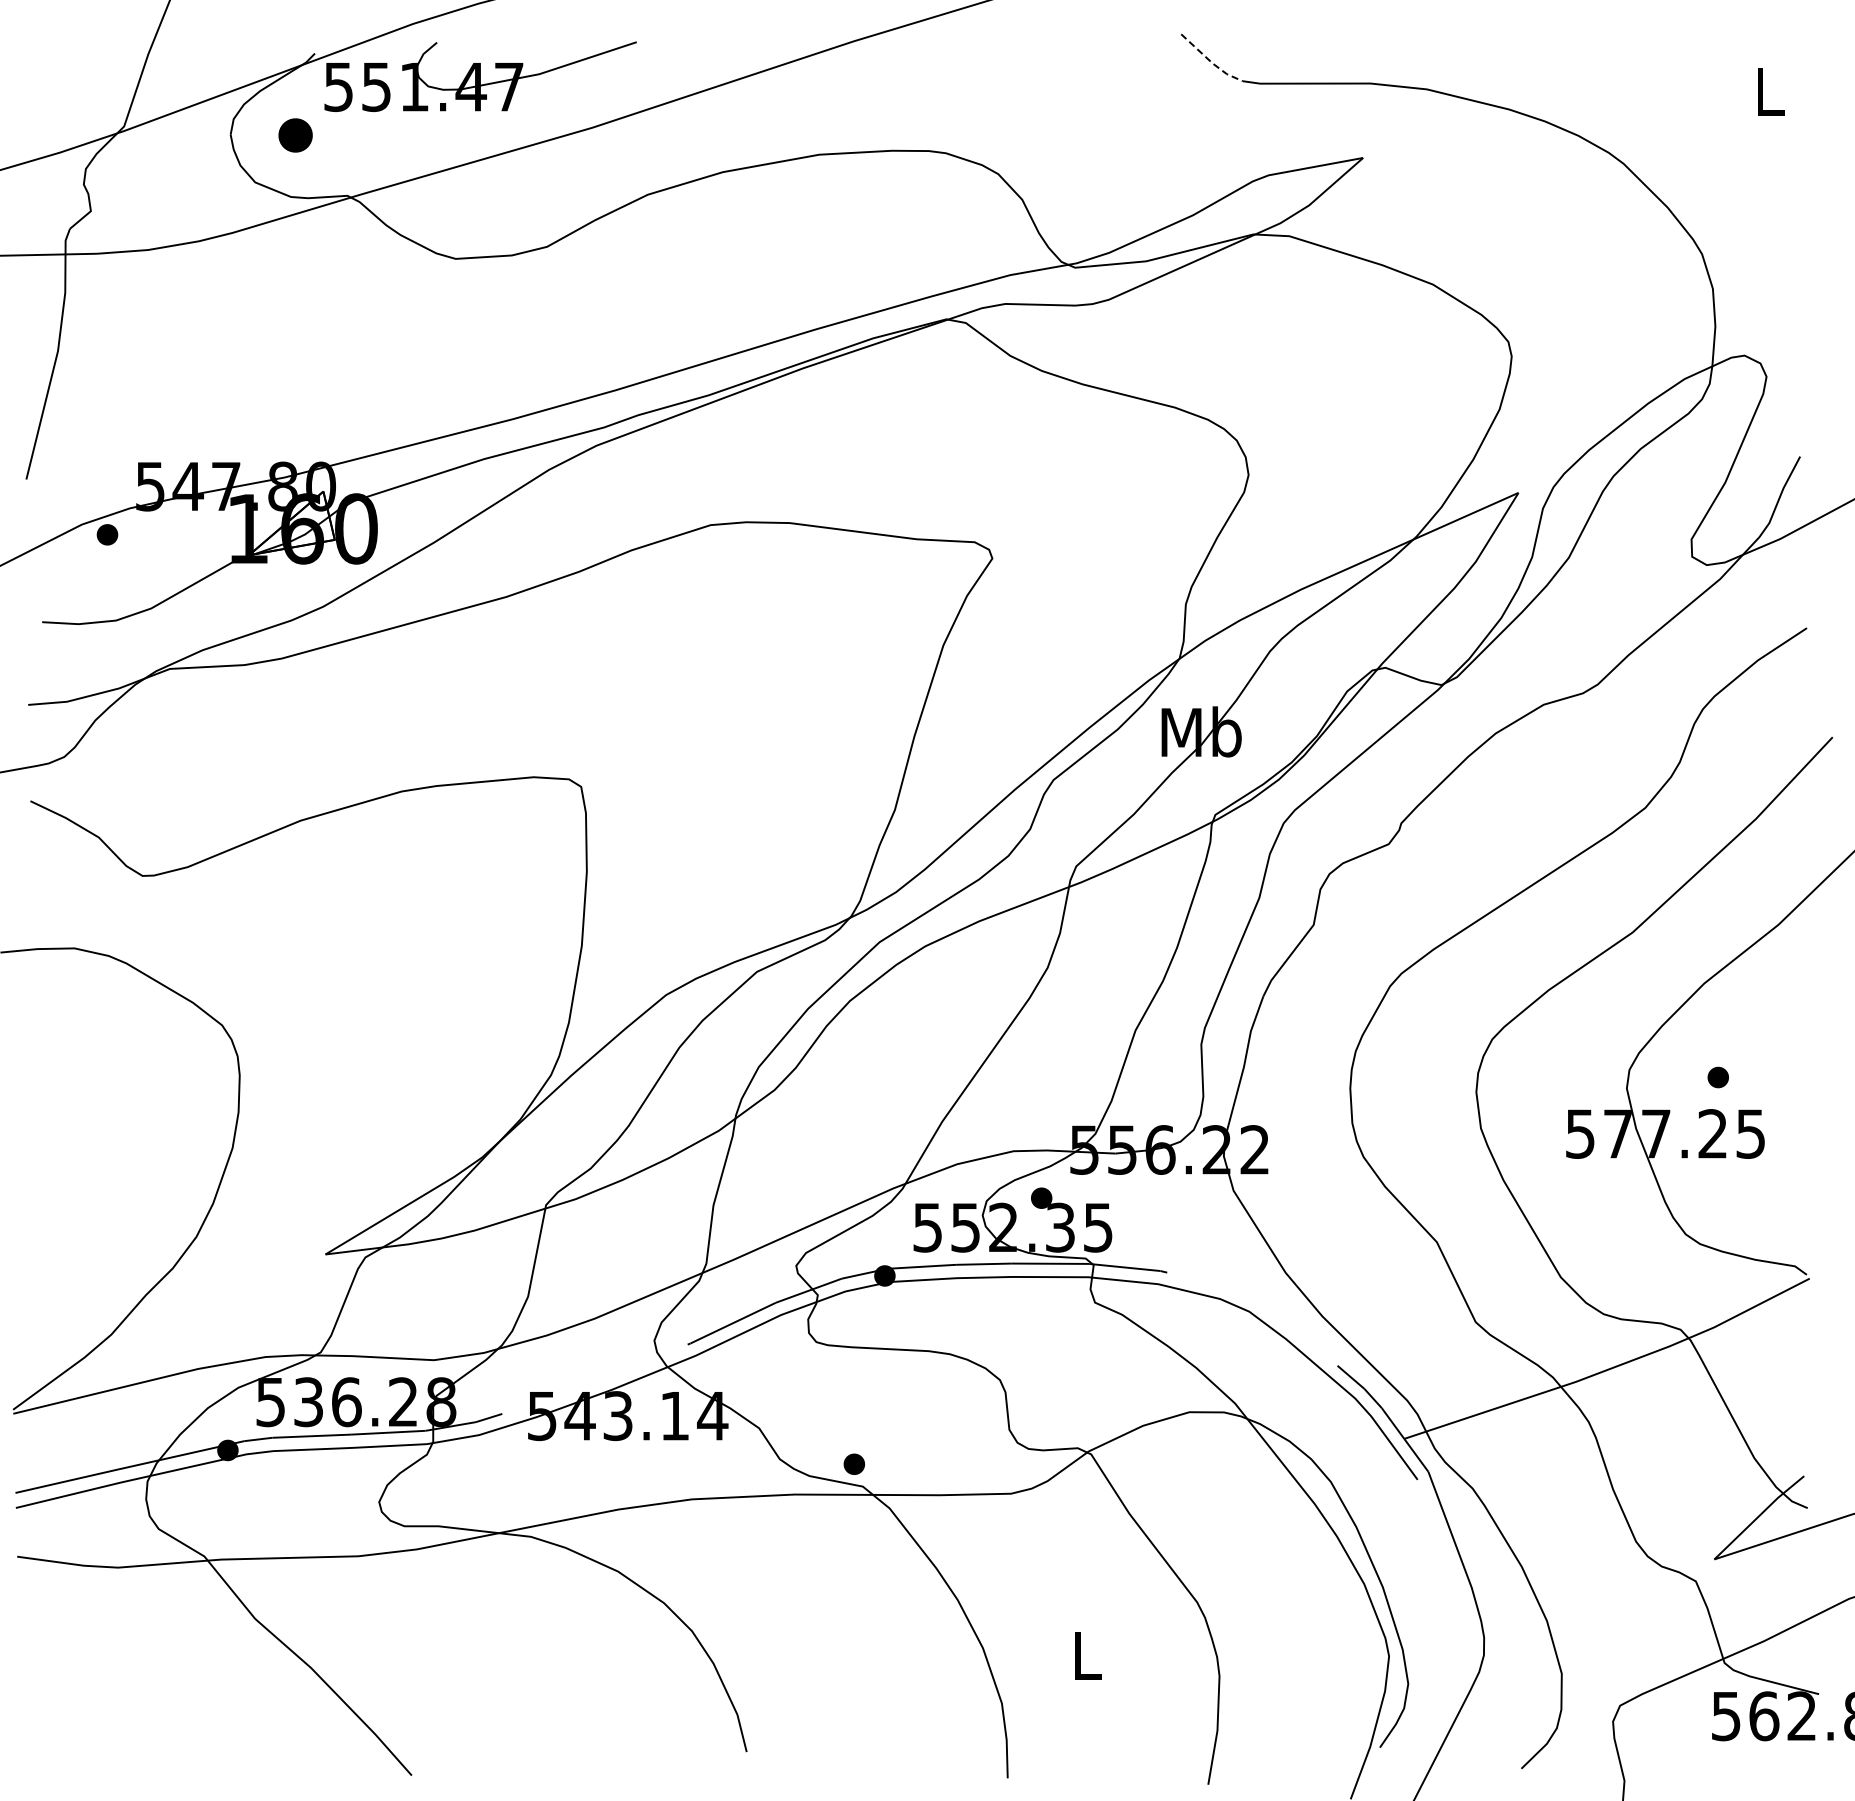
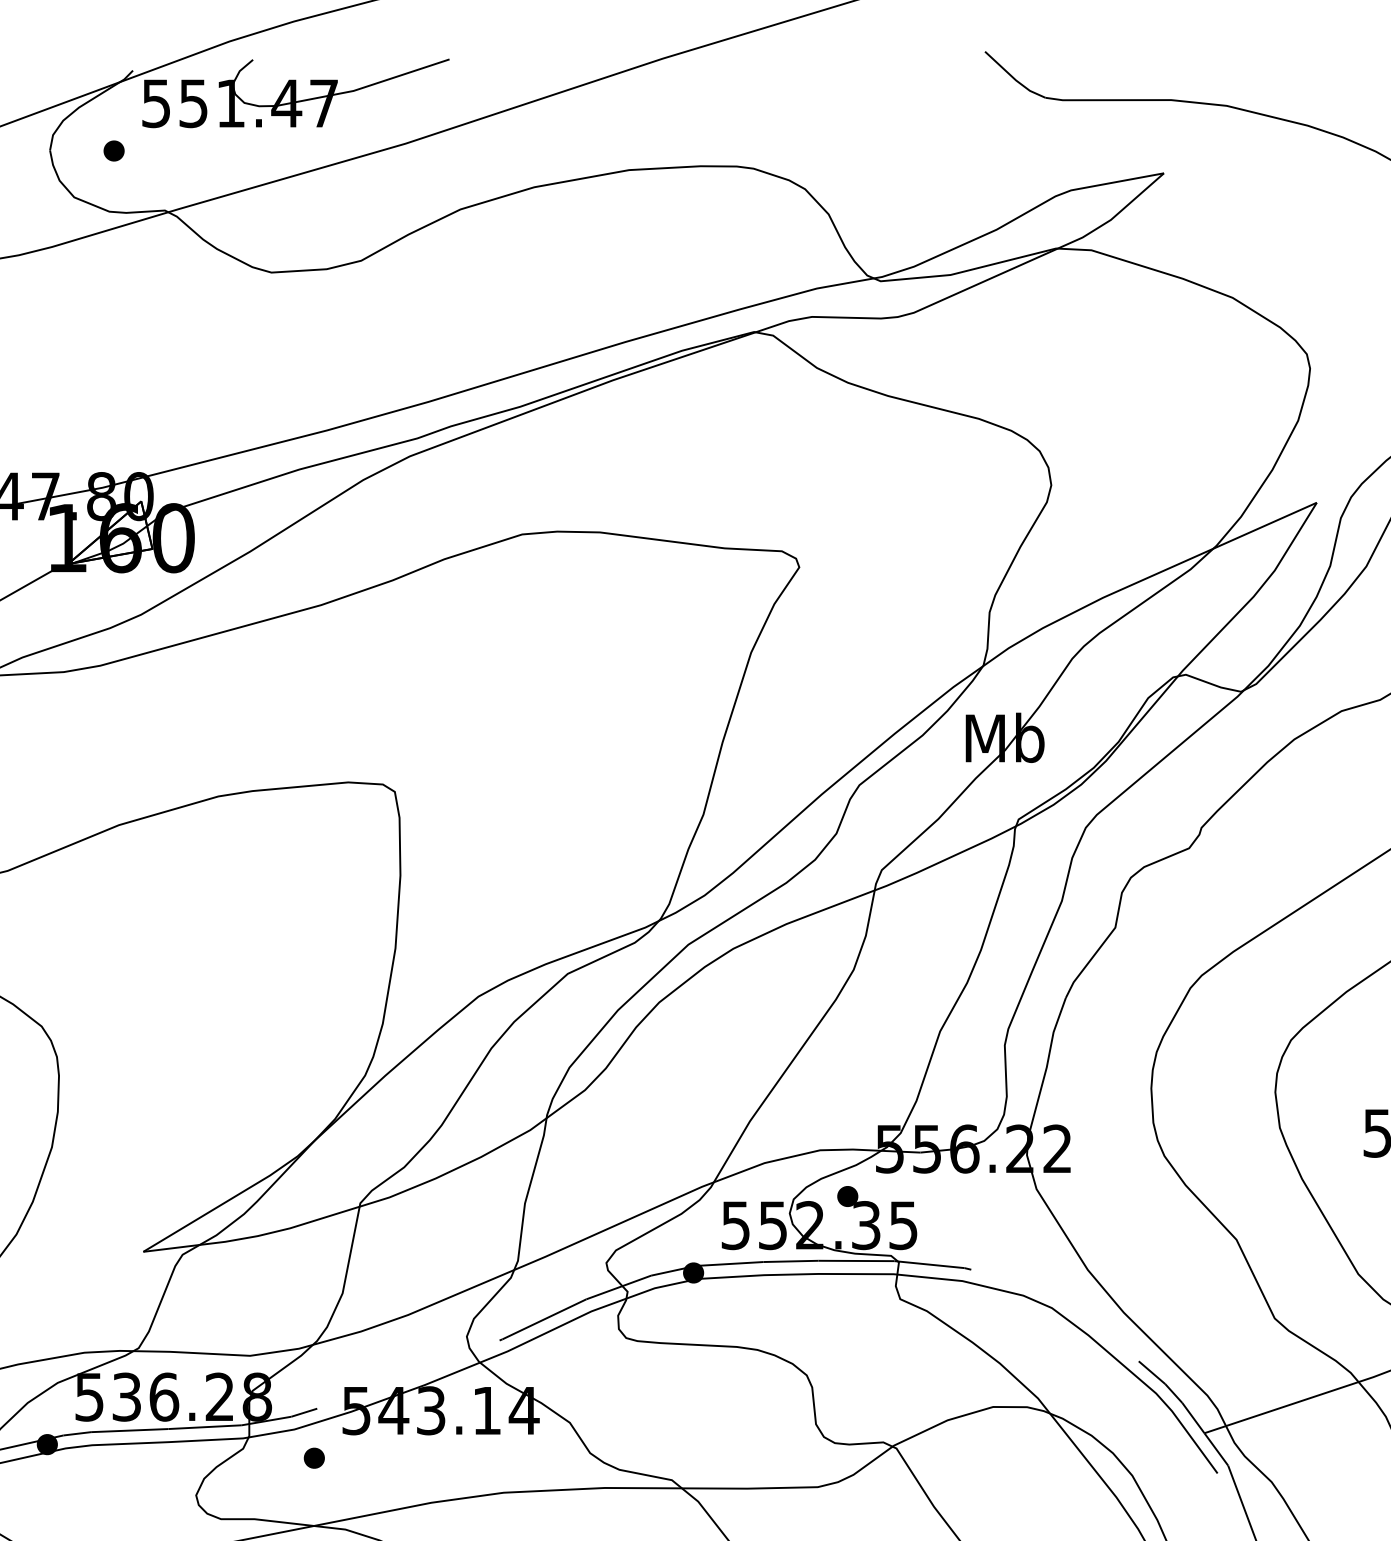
line: (1211, 62) -> (1014, 79), dashed -> solid
part: (295, 134) -> (113, 150), size x0.62
part: (853, 1463) -> (313, 1457), moved

